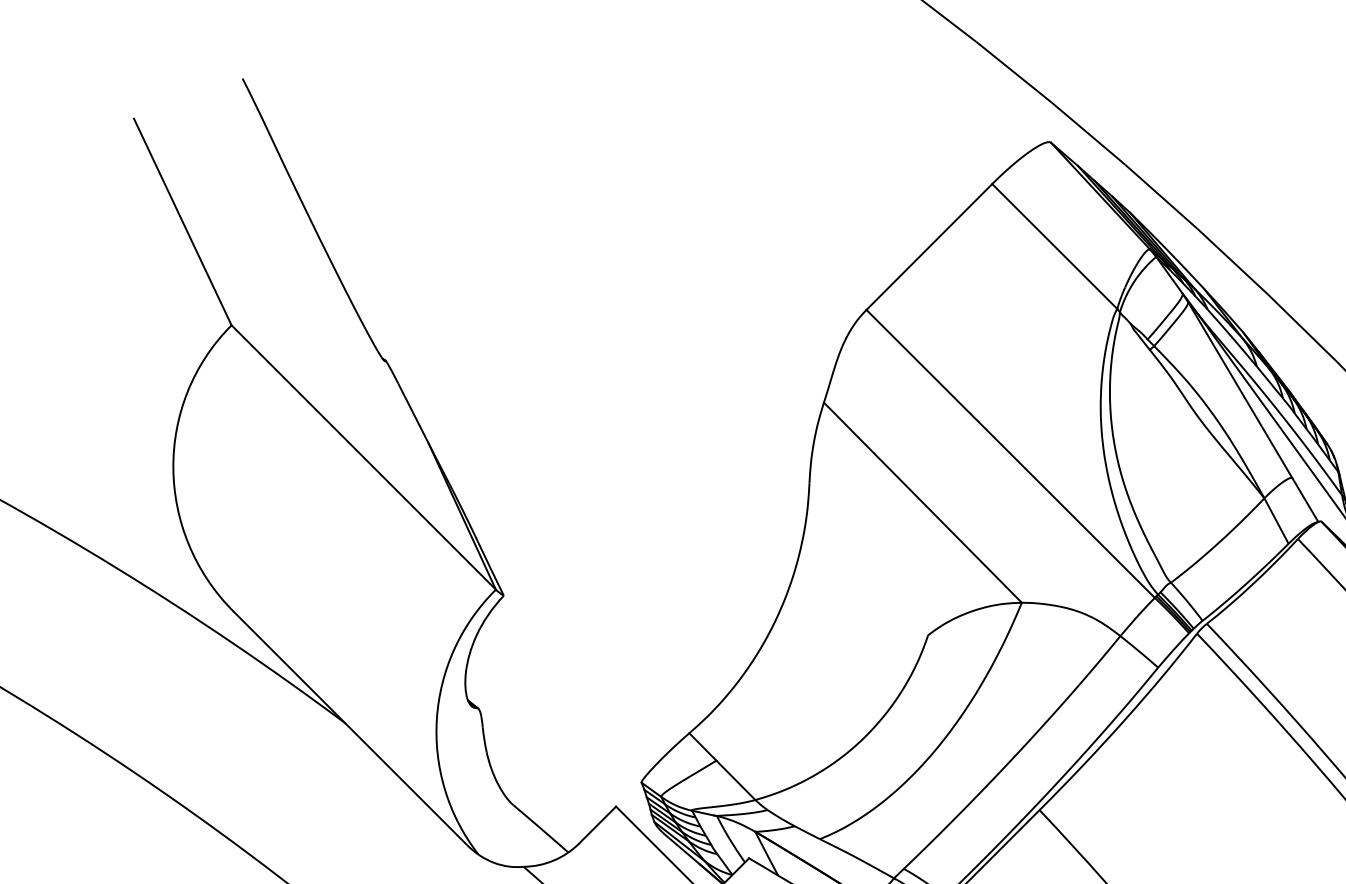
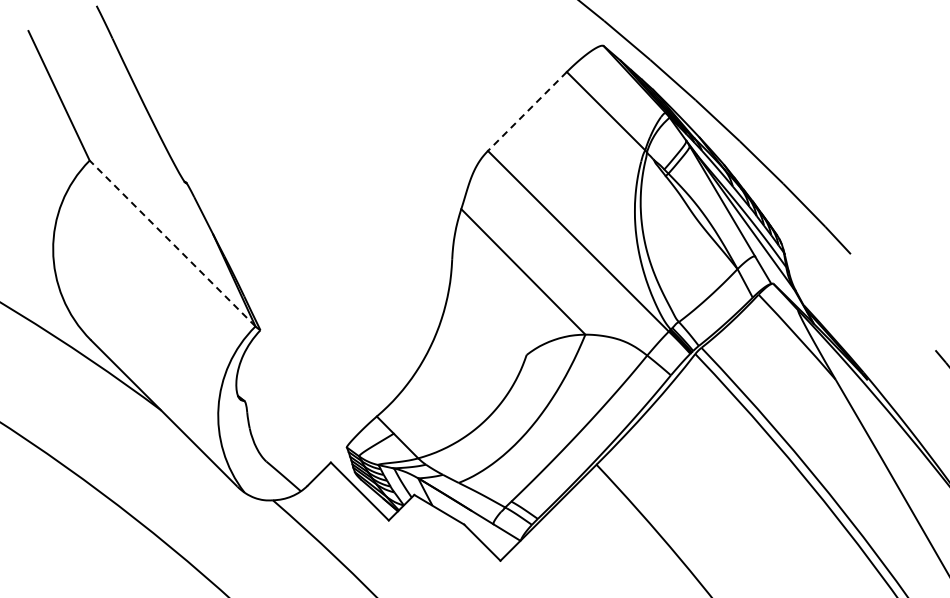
line: (929, 247) -> (527, 111), solid -> dashed
line: (363, 457) -> (172, 243), solid -> dashed

